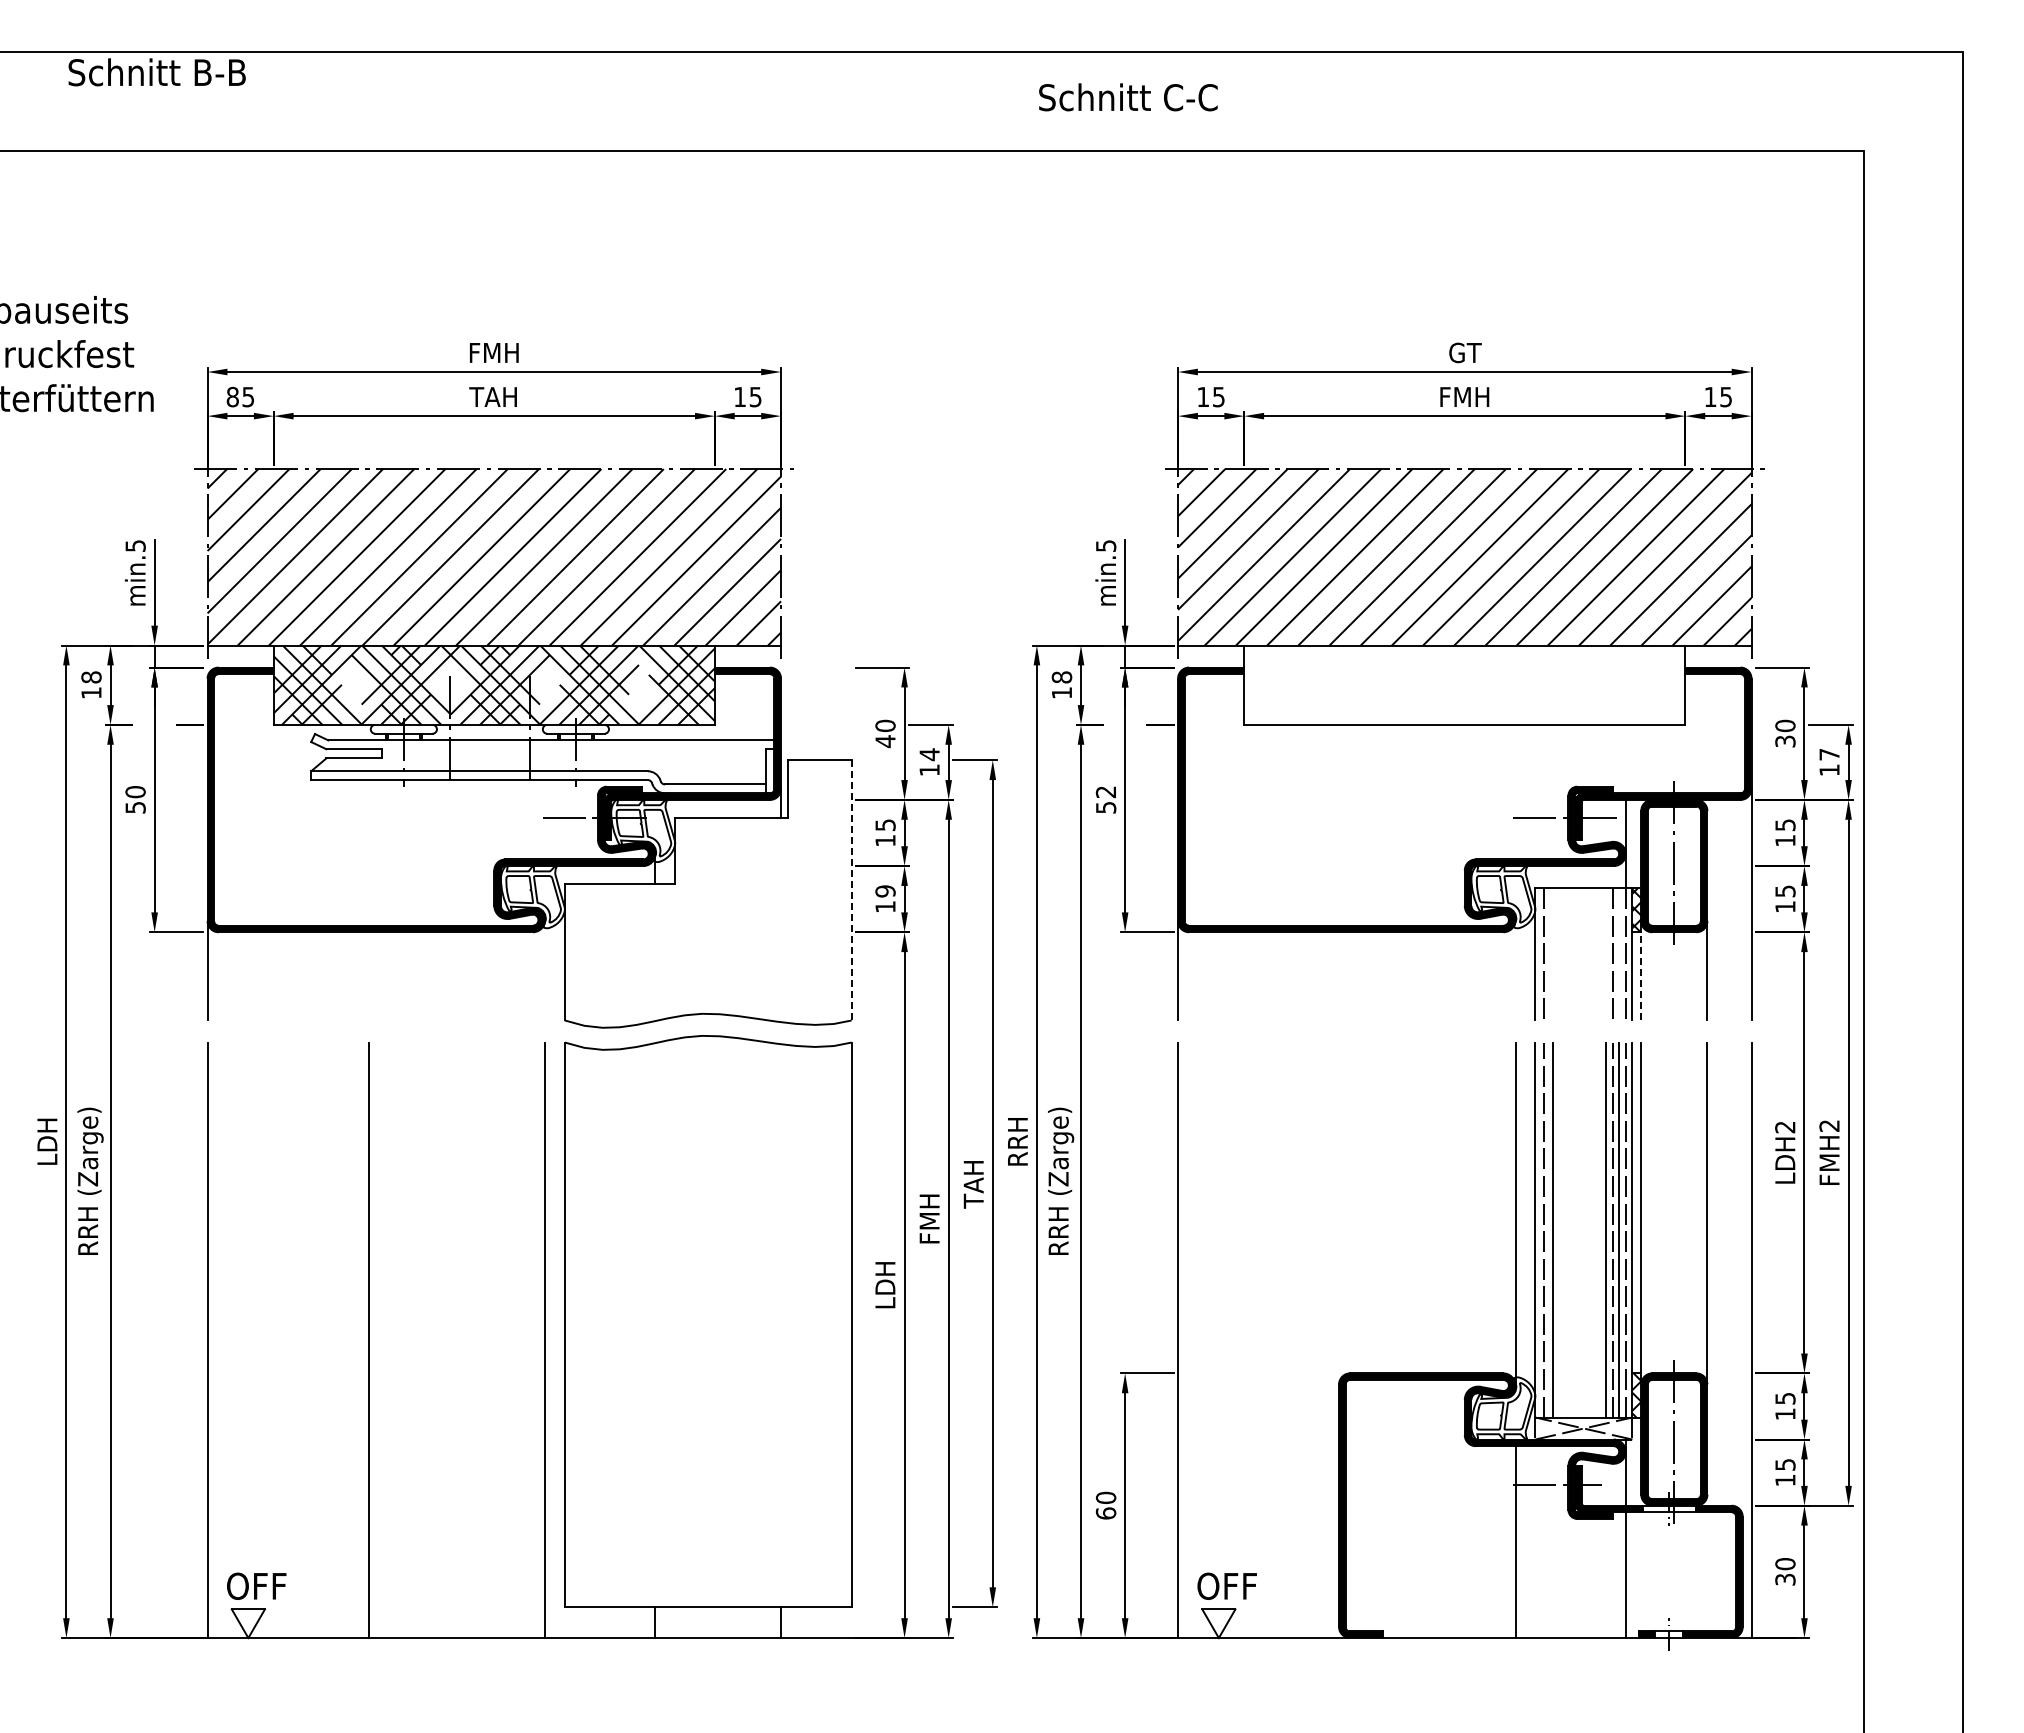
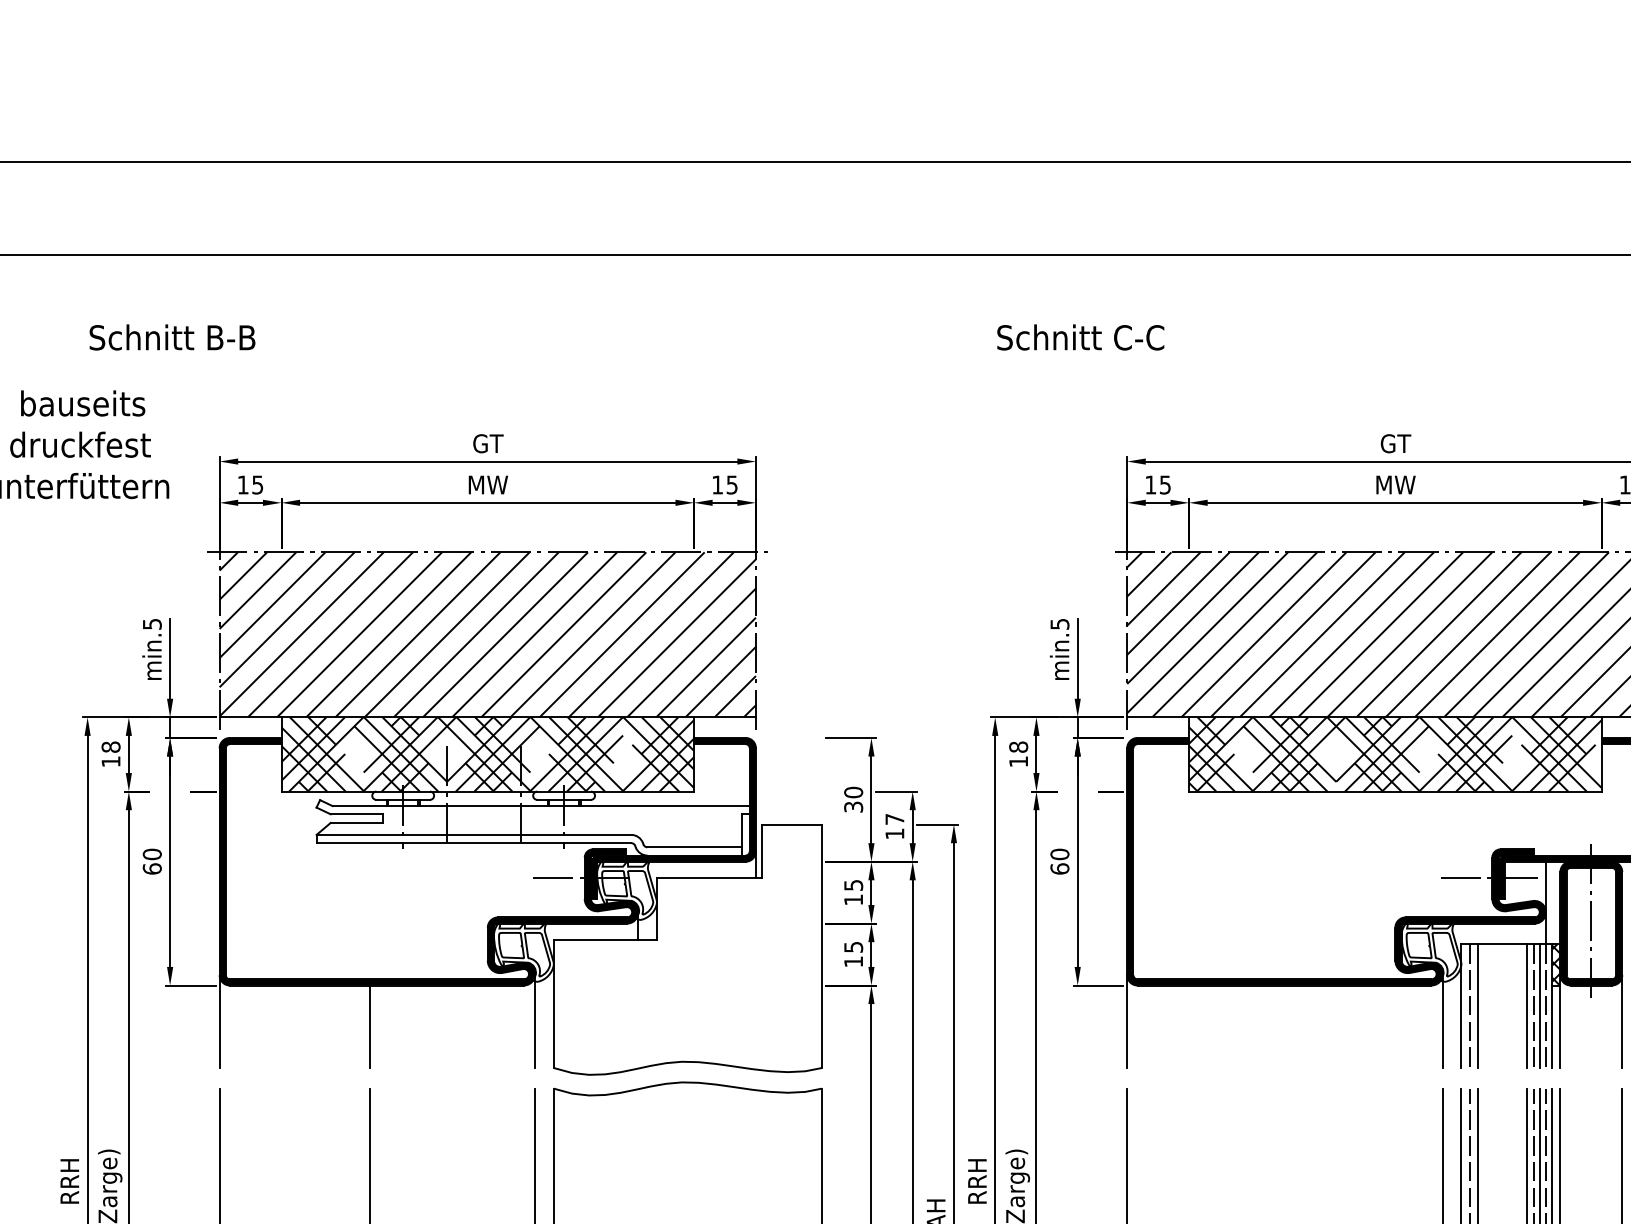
text: (156, 72) -> (171, 337), moved
text: (1128, 97) -> (1080, 337), moved
text: (493, 352) -> (487, 443), FMH -> GT
text: (232, 396) -> (242, 484), 85 -> 15
text: (492, 396) -> (486, 484), TAH -> MW
text: (1464, 396) -> (1395, 484), FMH -> MW
hatch: (1464, 684) -> (1395, 753), added
text: (885, 741) -> (853, 807), 40 -> 30
text: (929, 754) -> (894, 819), 14 -> 17
text: (1105, 799) -> (1059, 861), 52 -> 60
text: (135, 807) -> (152, 868), 50 -> 60
line: (851, 889) -> (821, 945), dashed -> solid
text: (885, 891) -> (853, 947), 19 -> 15
line: (1553, 954) -> (1478, 1006), added
line: (1605, 954) -> (1526, 1006), added
line: (1619, 954) -> (1540, 1006), added
line: (545, 970) -> (535, 1021), added
line: (1515, 970) -> (1442, 1021), added
line: (1641, 975) -> (1560, 1025), dashed -> solid
line: (368, 976) -> (370, 1026), added
text: (47, 1141) -> (69, 1181), LDH -> RRH

